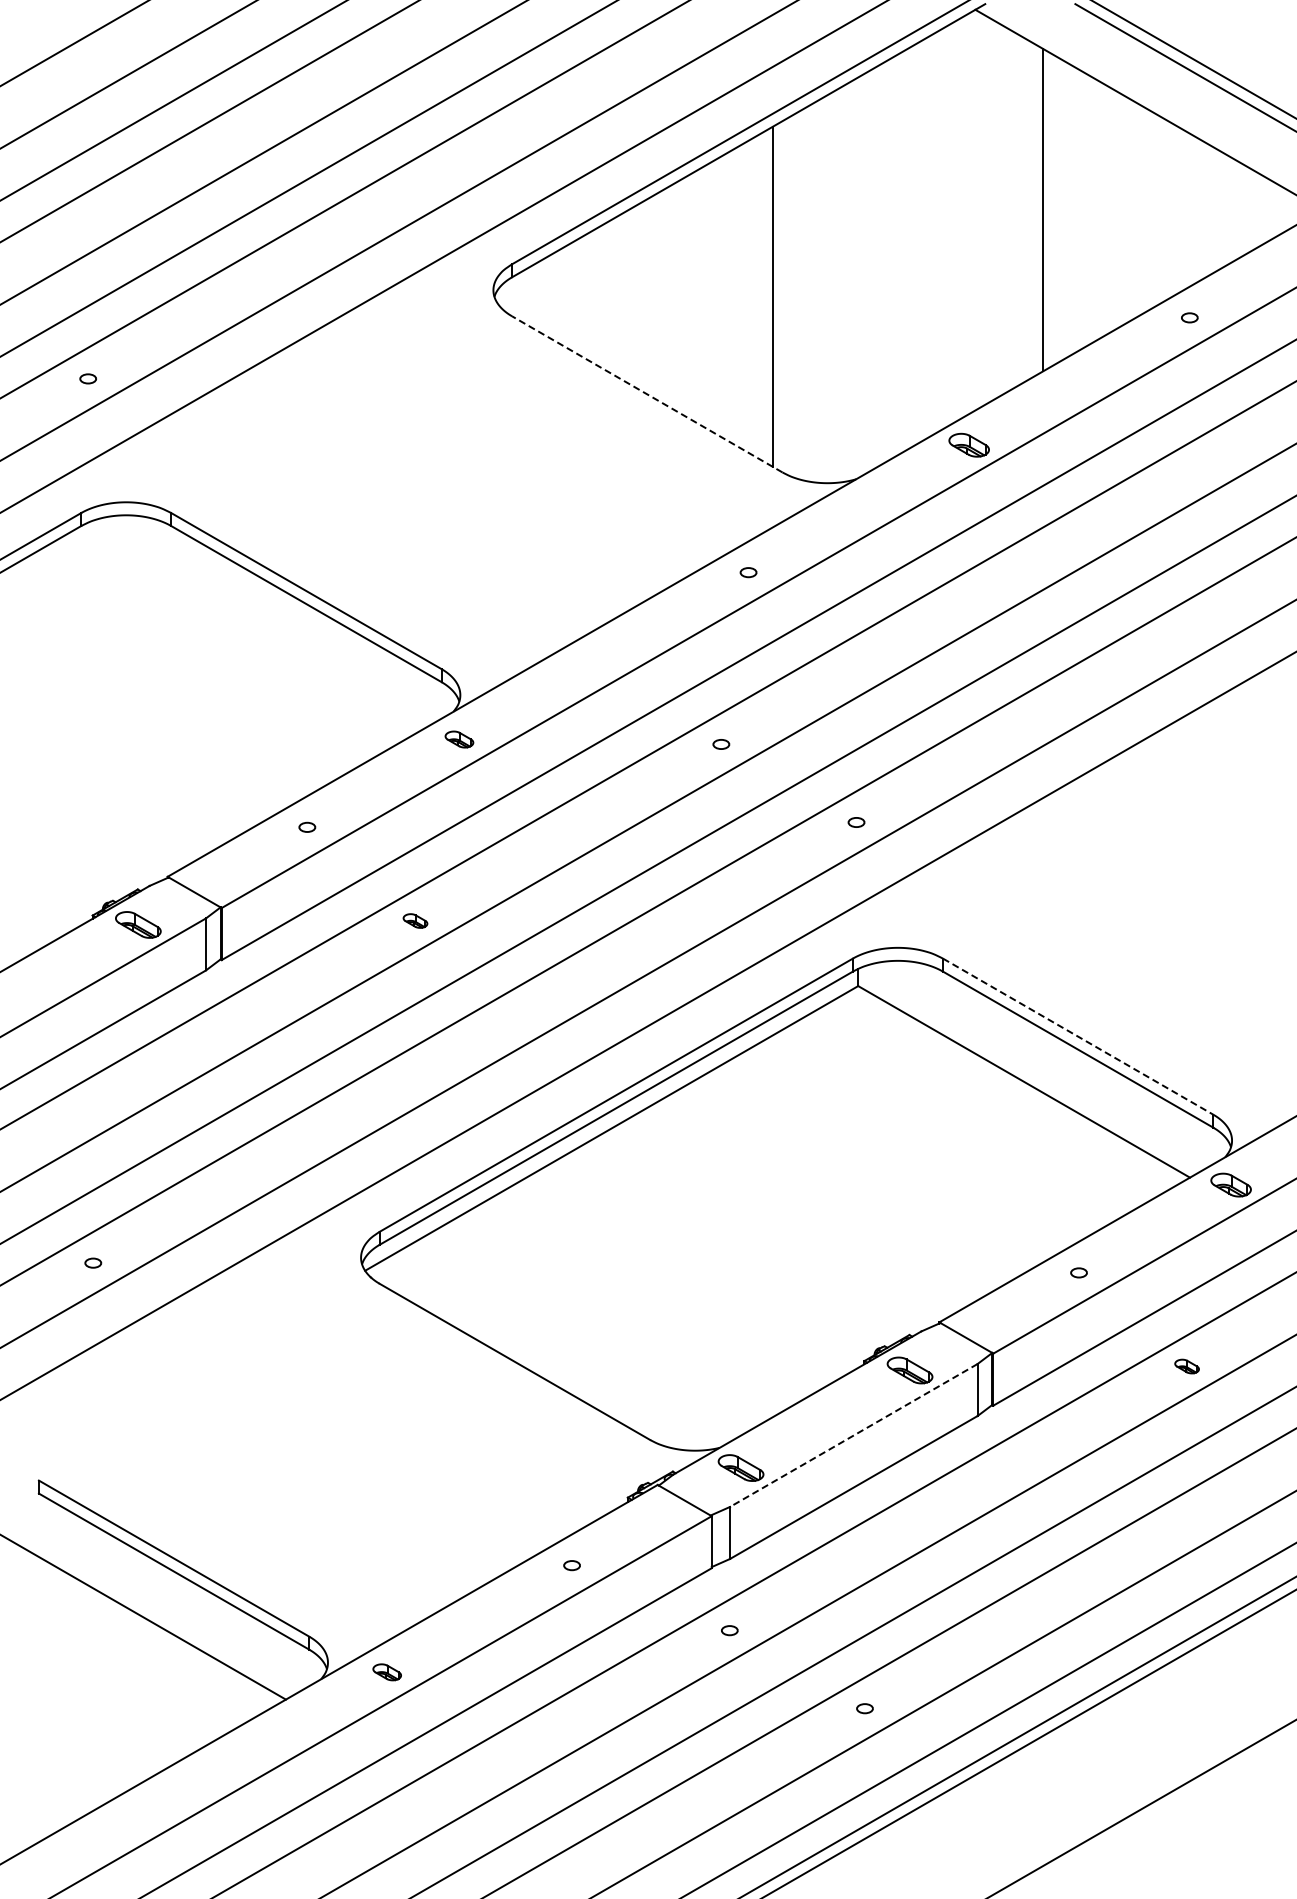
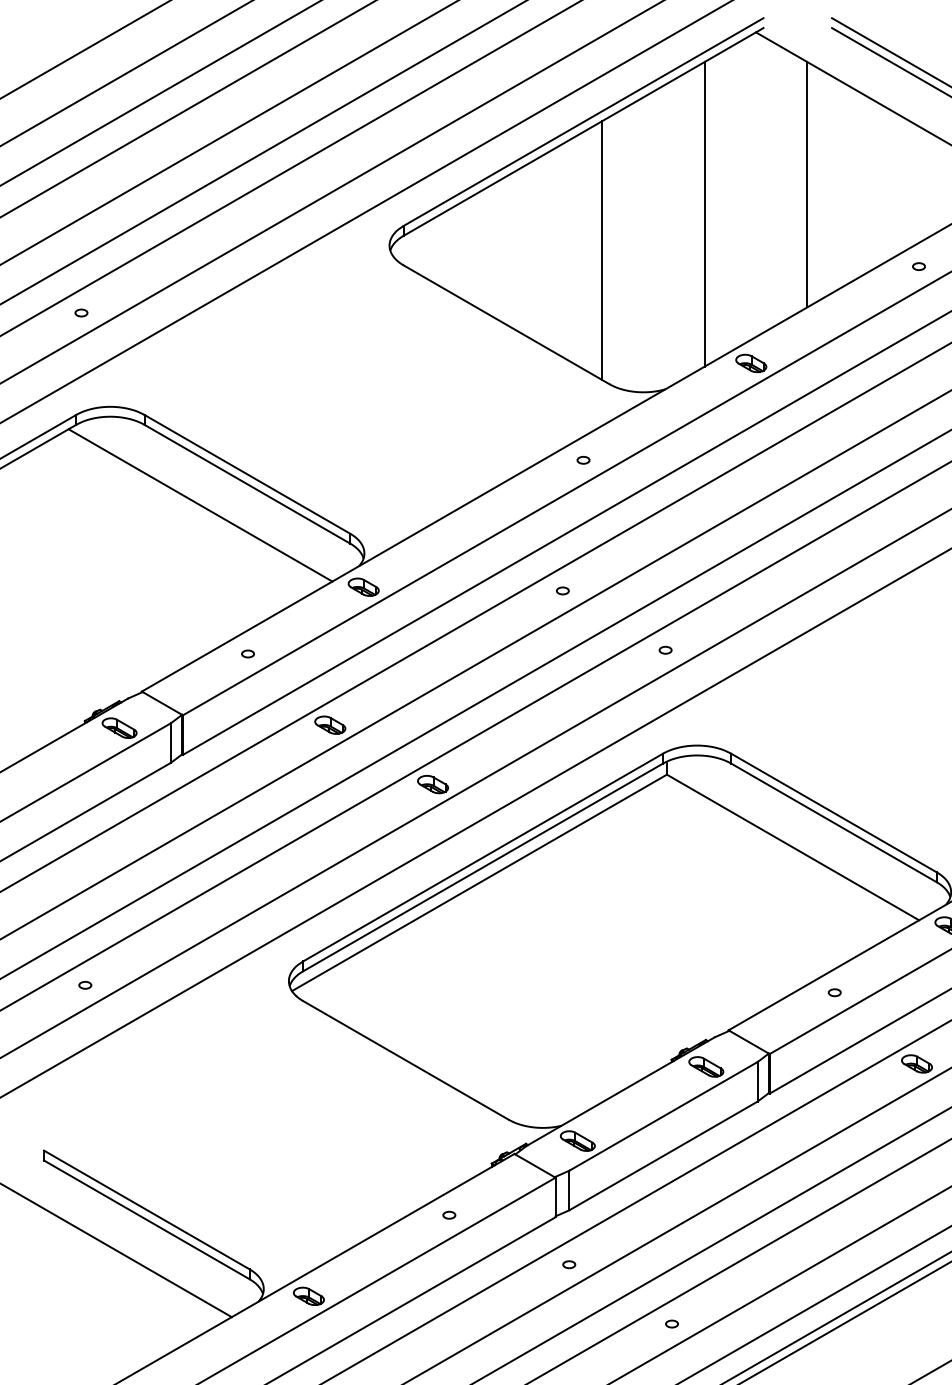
line: (907, 248) -> (704, 213), added
line: (646, 394) -> (505, 324), dashed -> solid
line: (244, 631) -> (200, 505), added
part: (459, 739) -> (363, 587), size x1.43
part: (415, 920) -> (330, 724), size x1.67
part: (550, 998) -> (432, 784), added
line: (1078, 1036) -> (834, 812), dashed -> solid
part: (1186, 1366) -> (916, 1063), size x1.67
line: (853, 1435) -> (663, 1116), dashed -> solid
part: (386, 1672) -> (308, 1296), size x1.43

